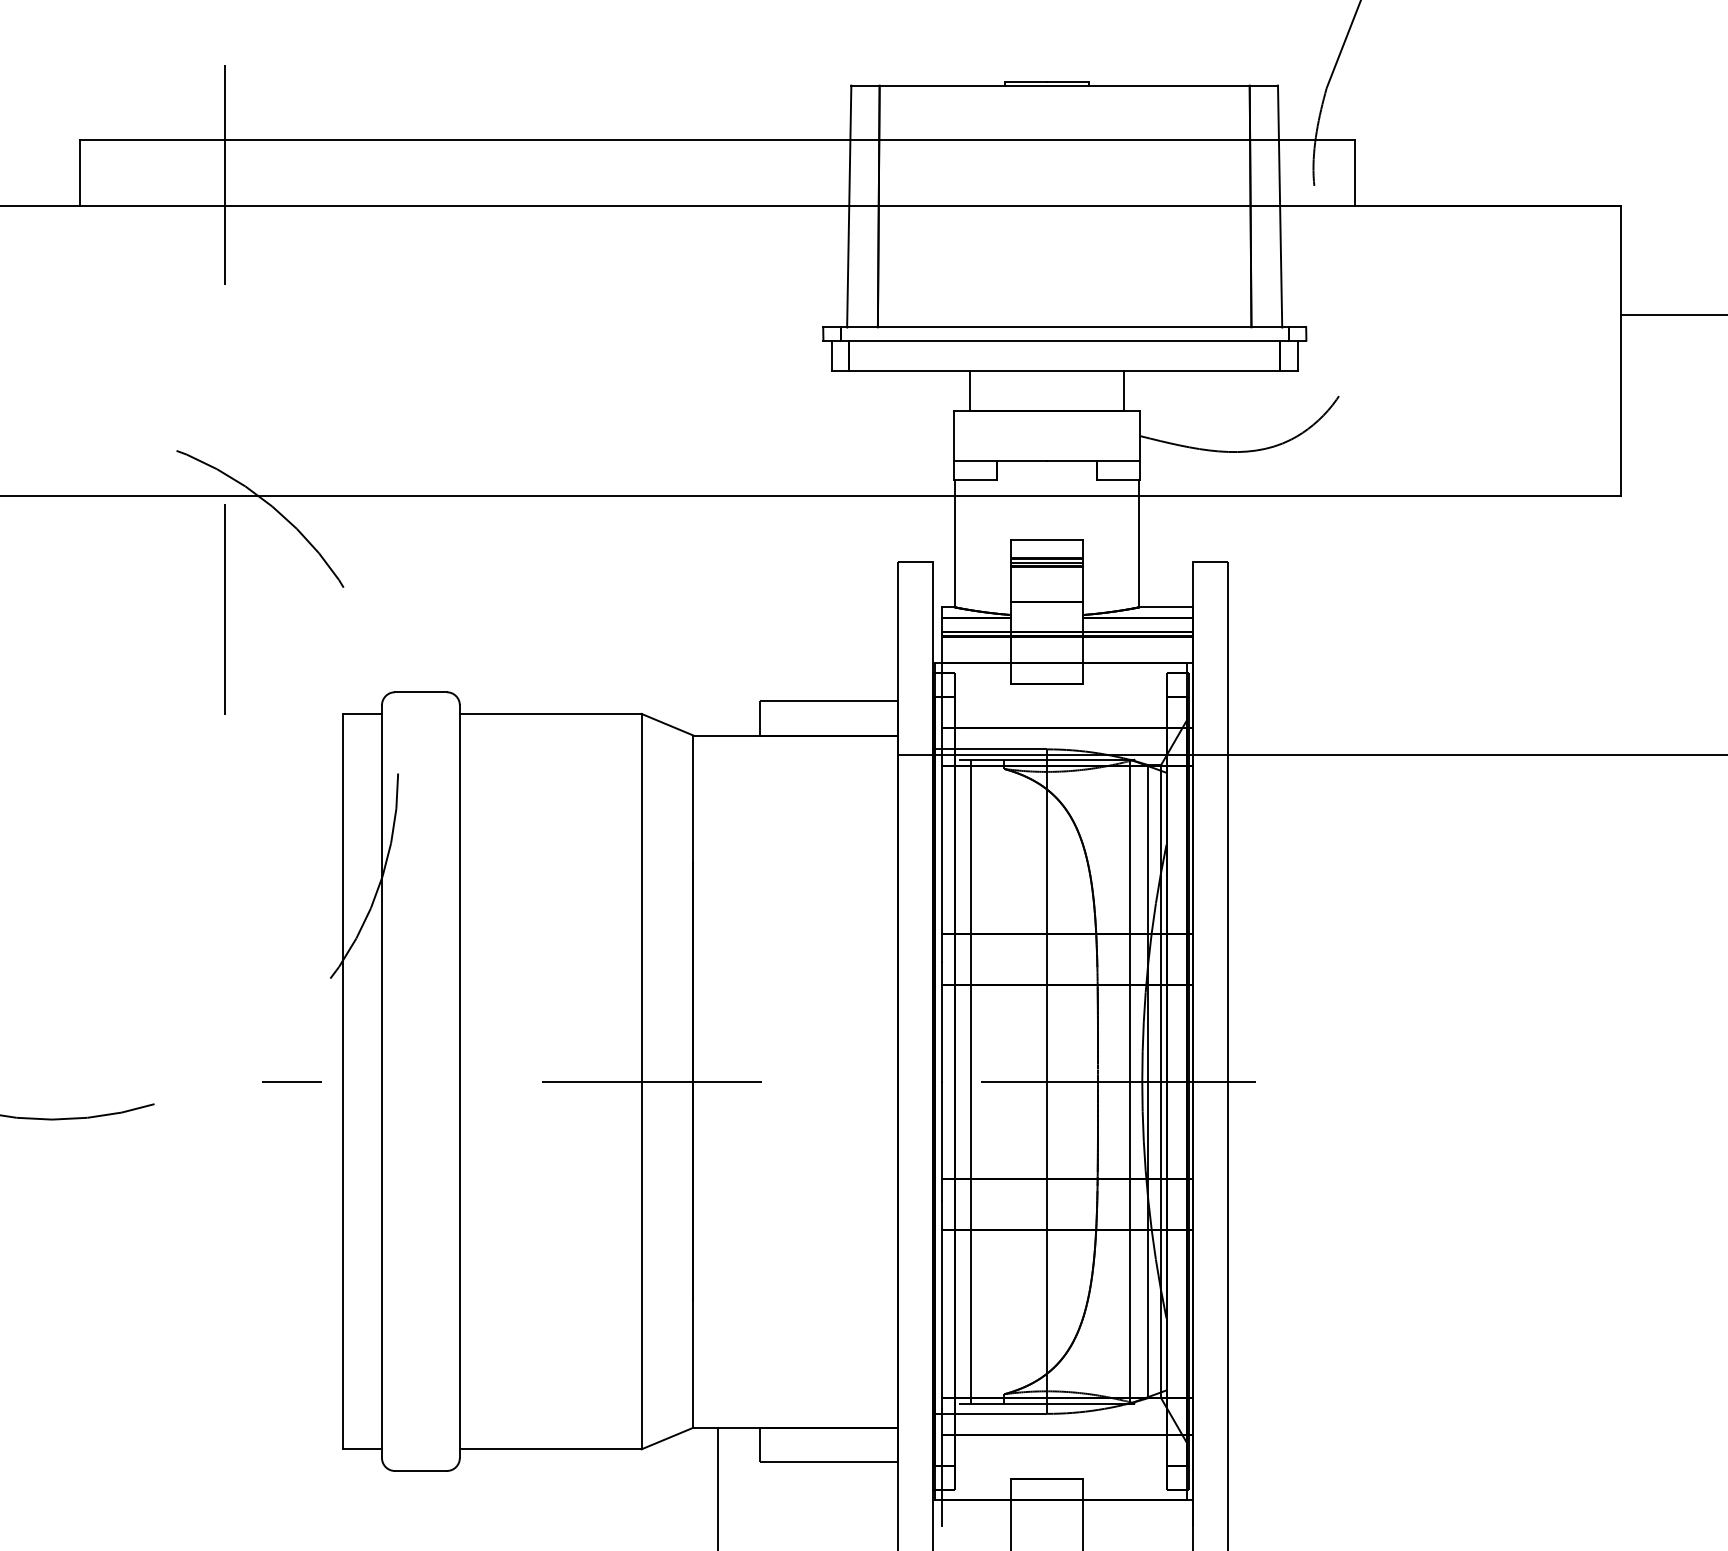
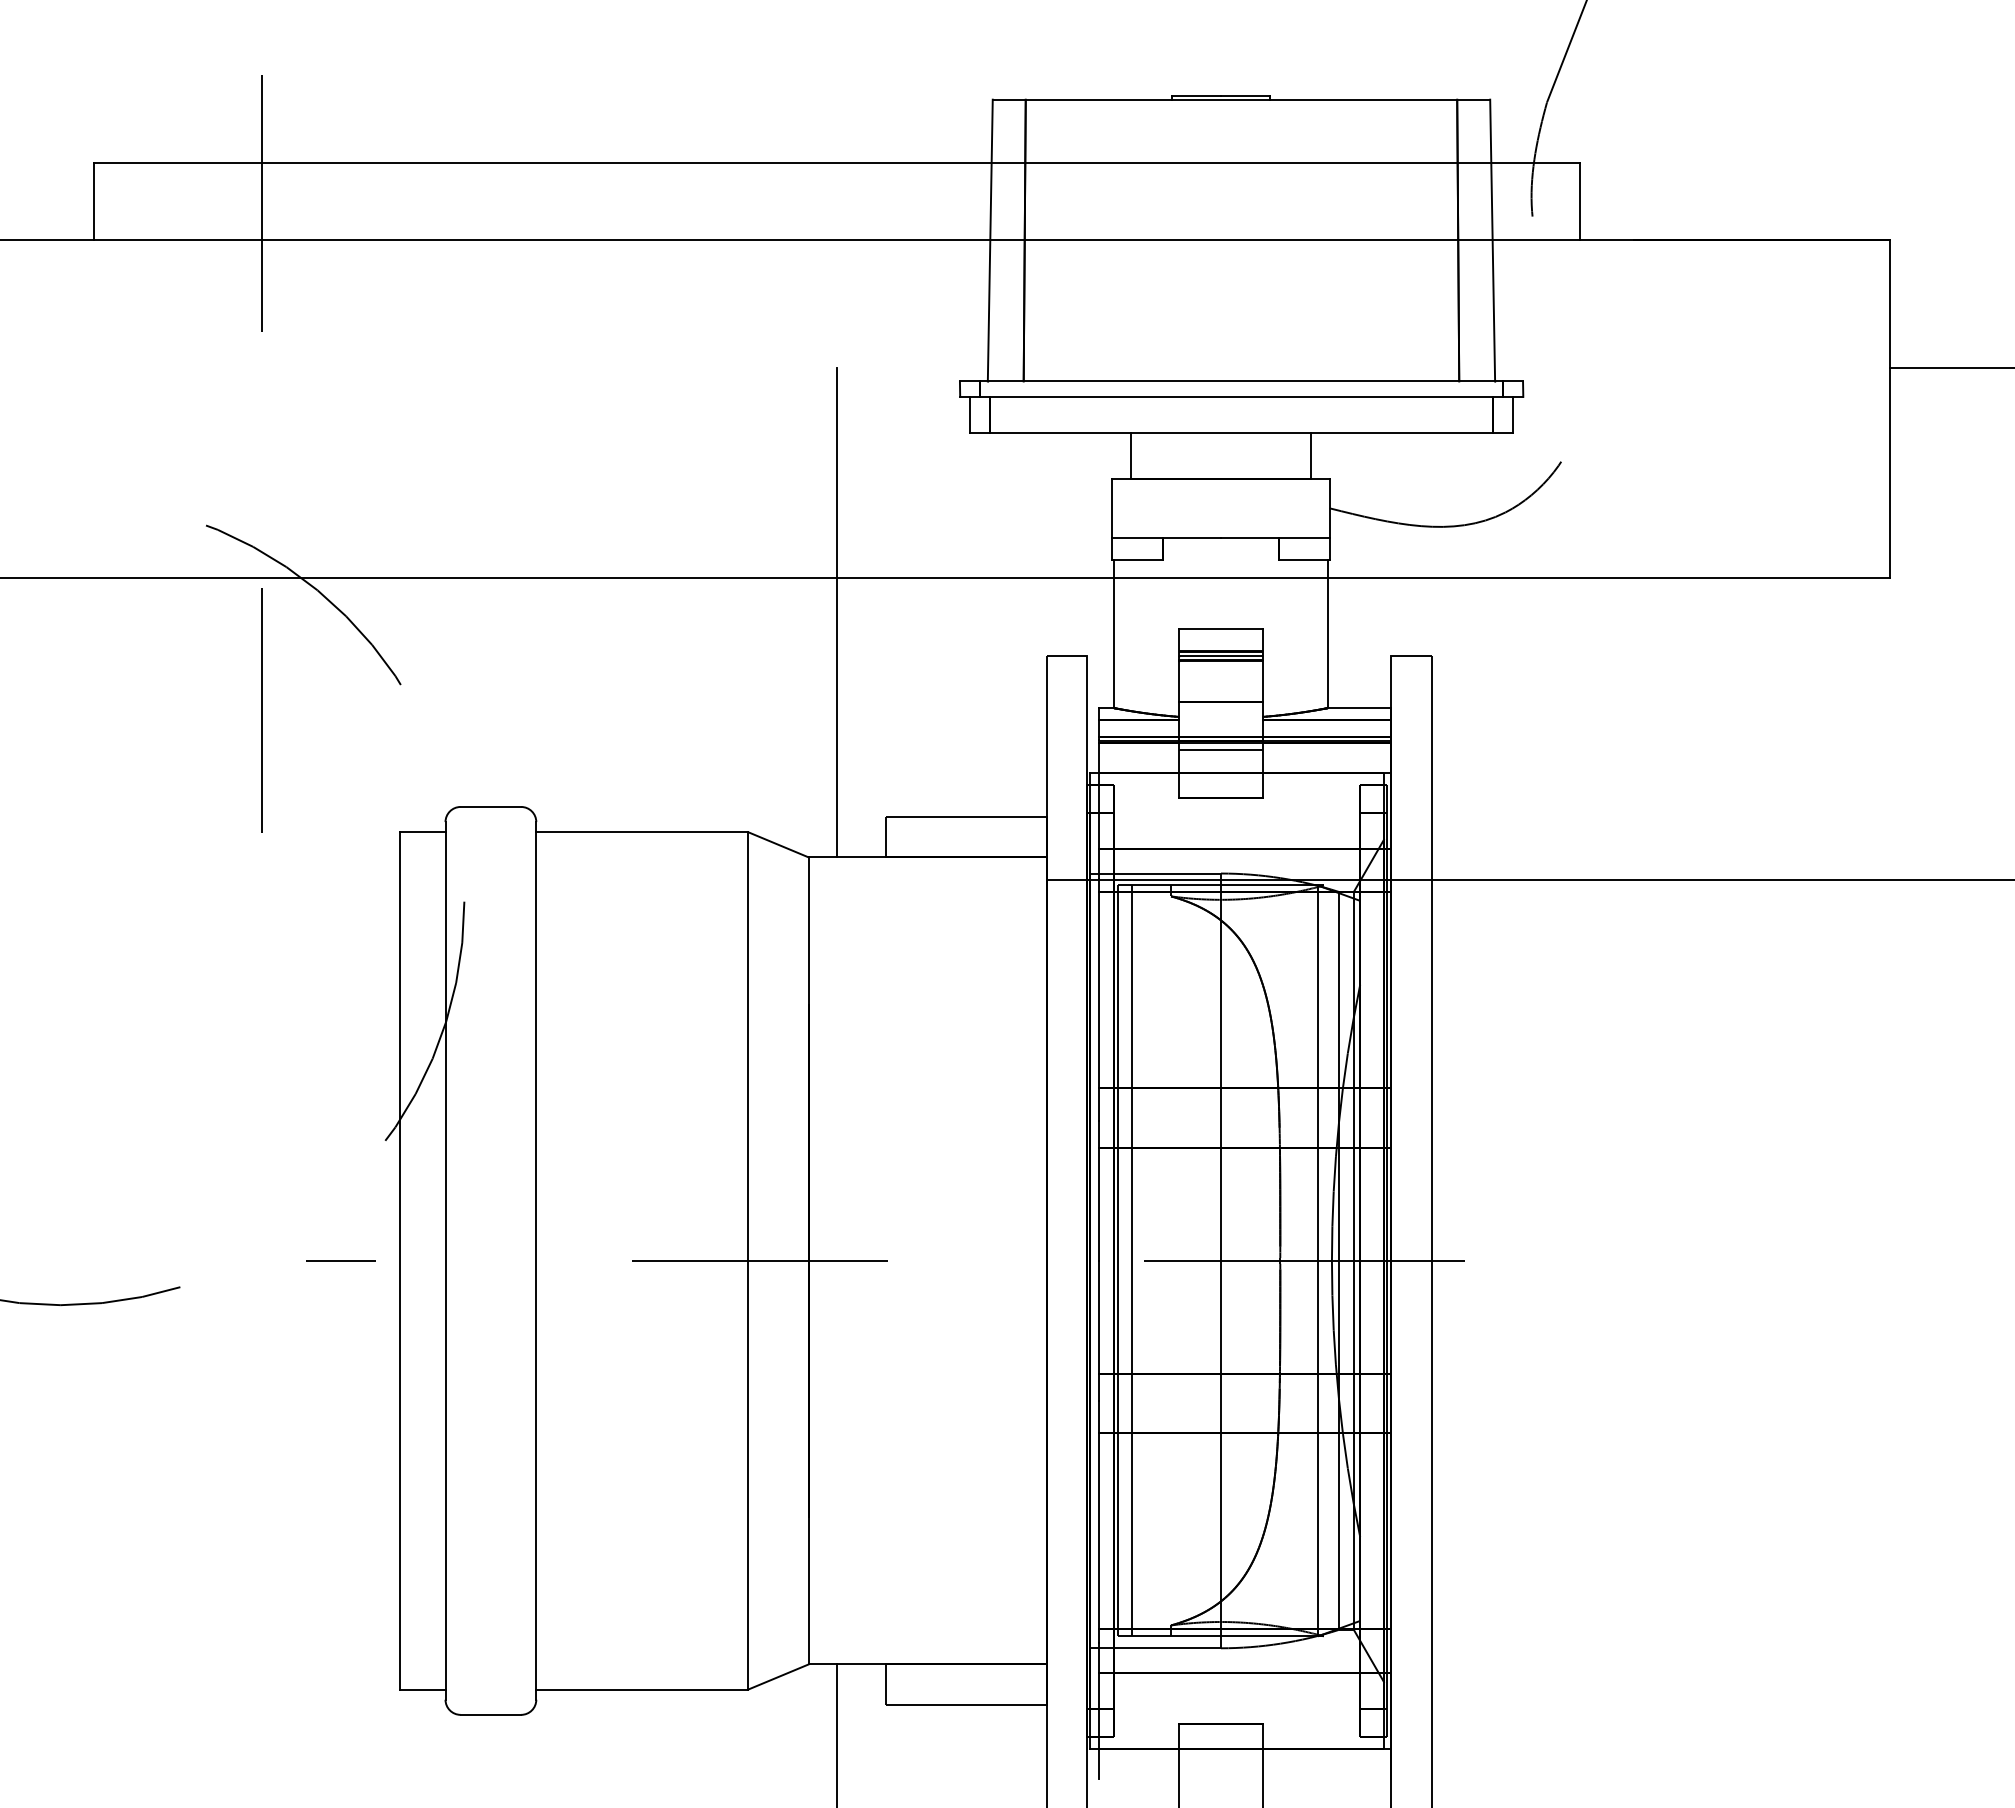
line: (717, 525) -> (836, 612), added
line: (1046, 642) -> (1220, 749), added
line: (959, 1081) -> (1118, 1260), added

